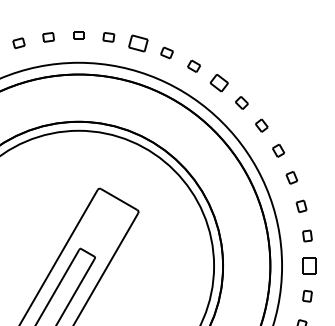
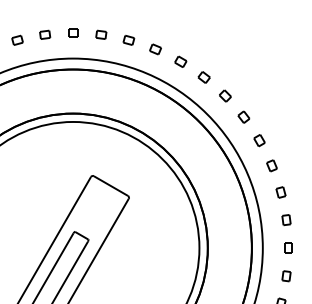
part: (138, 42) -> (128, 39), size x0.62
part: (218, 83) -> (203, 77), size x0.71
part: (309, 265) -> (288, 247), size x0.62

